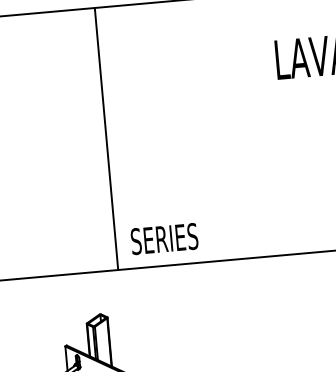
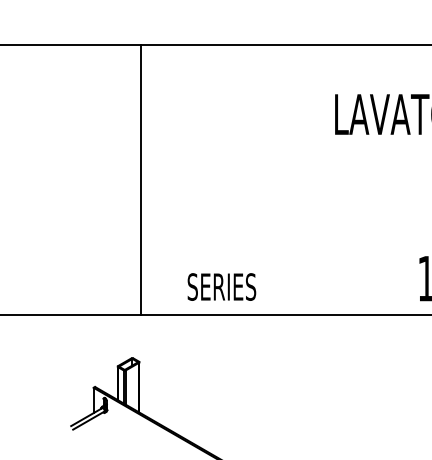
line: (106, 138) -> (140, 179), moved
text: (164, 238) -> (221, 286), moved

